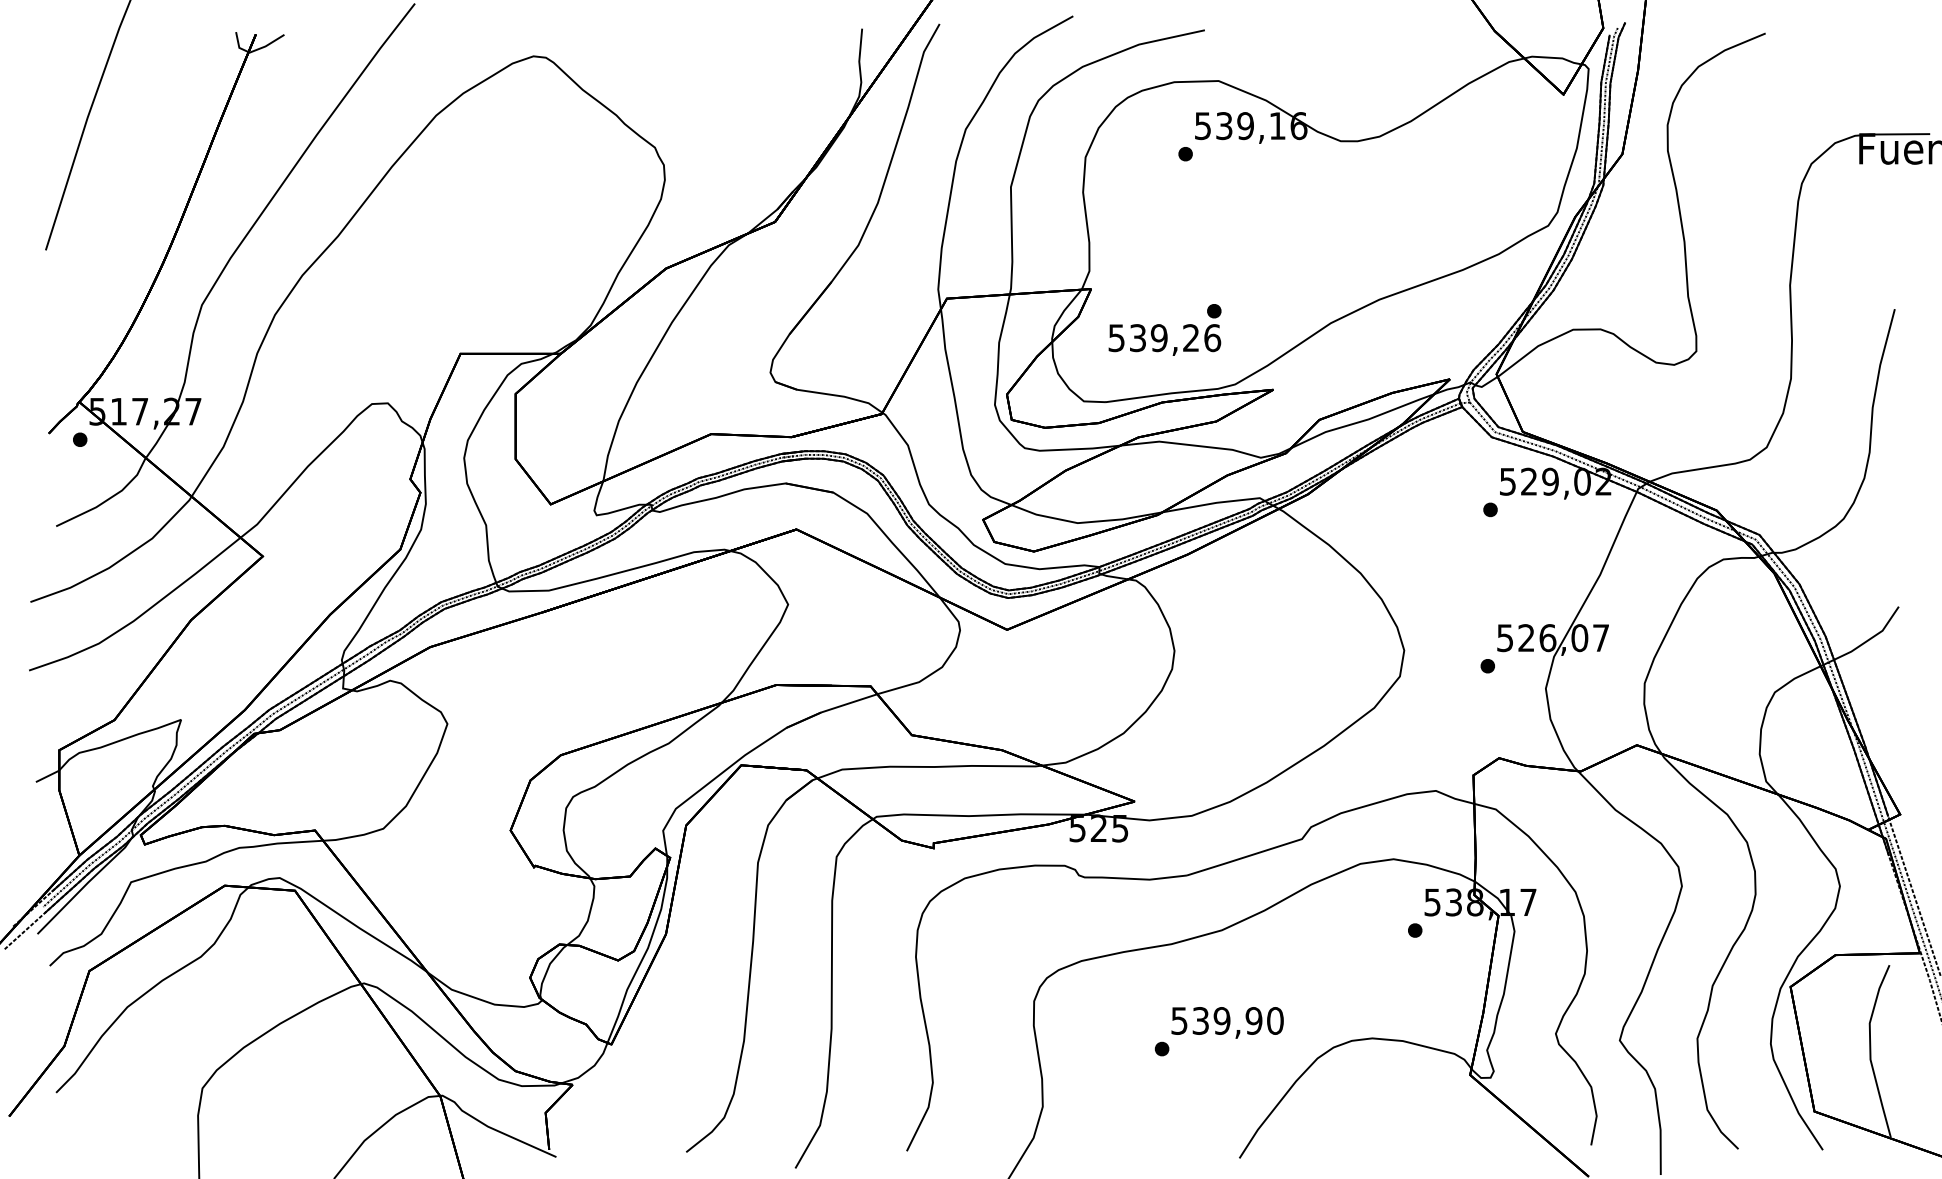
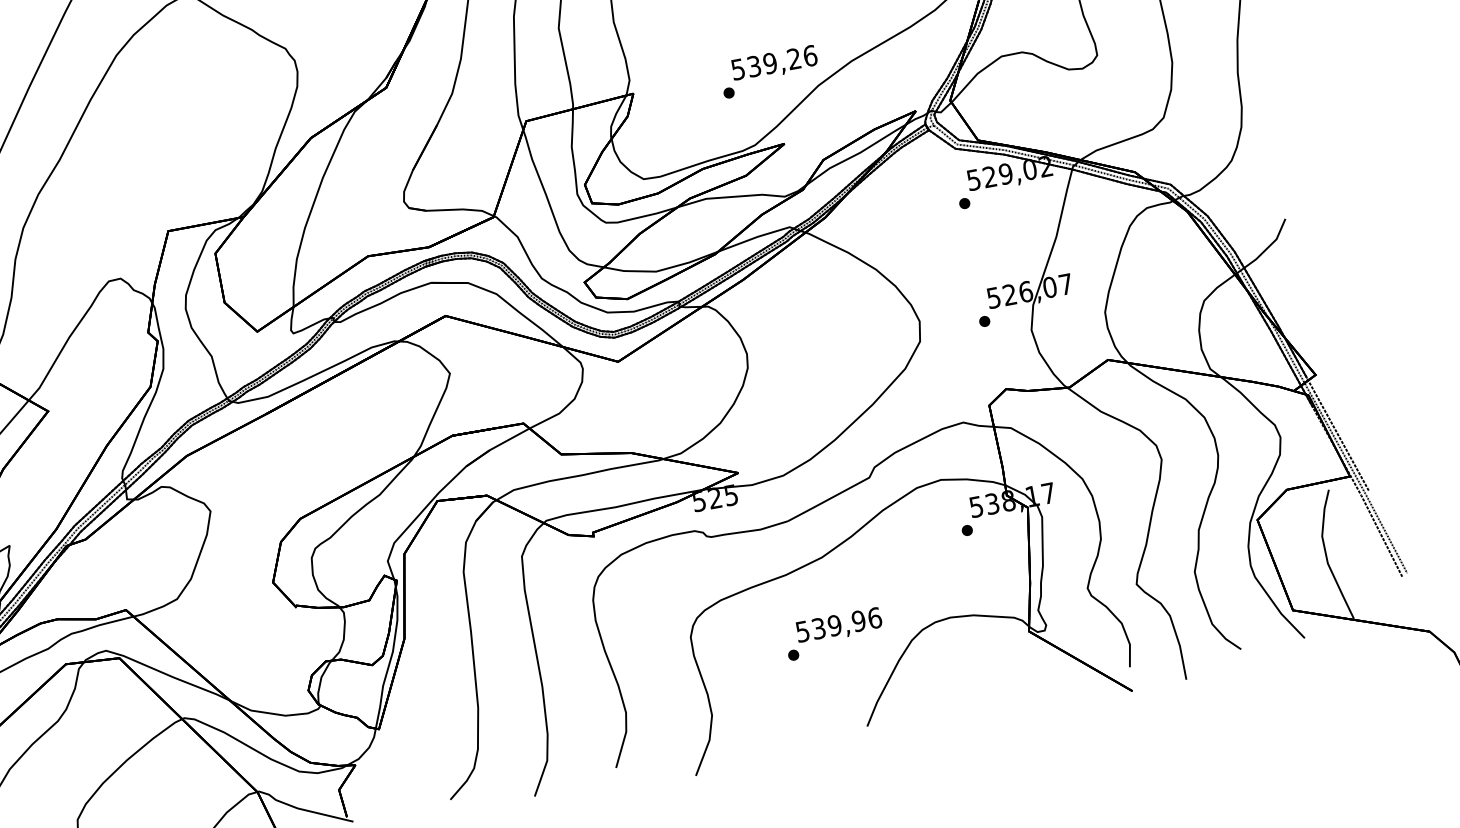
text: (1164, 339) -> (774, 63), moved
text: (1275, 1020) -> (874, 617), 539,90 -> 539,96

